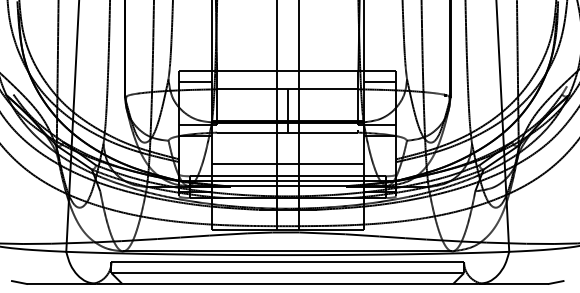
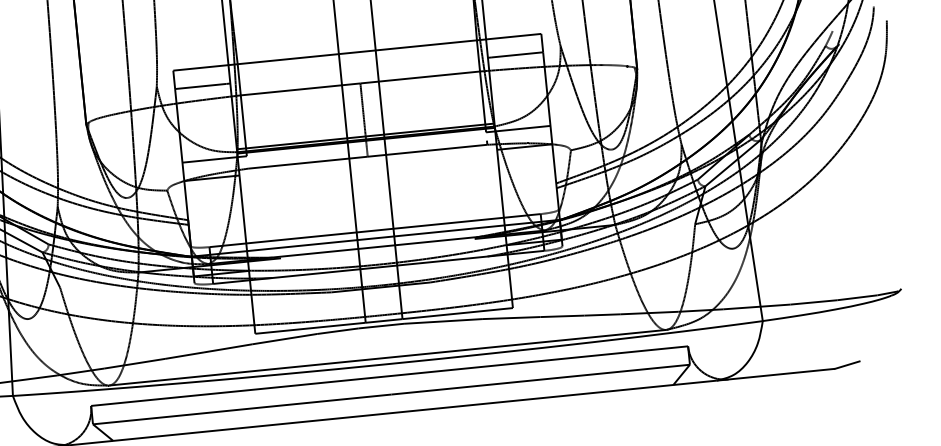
line: (287, 164) -> (372, 210), removed

